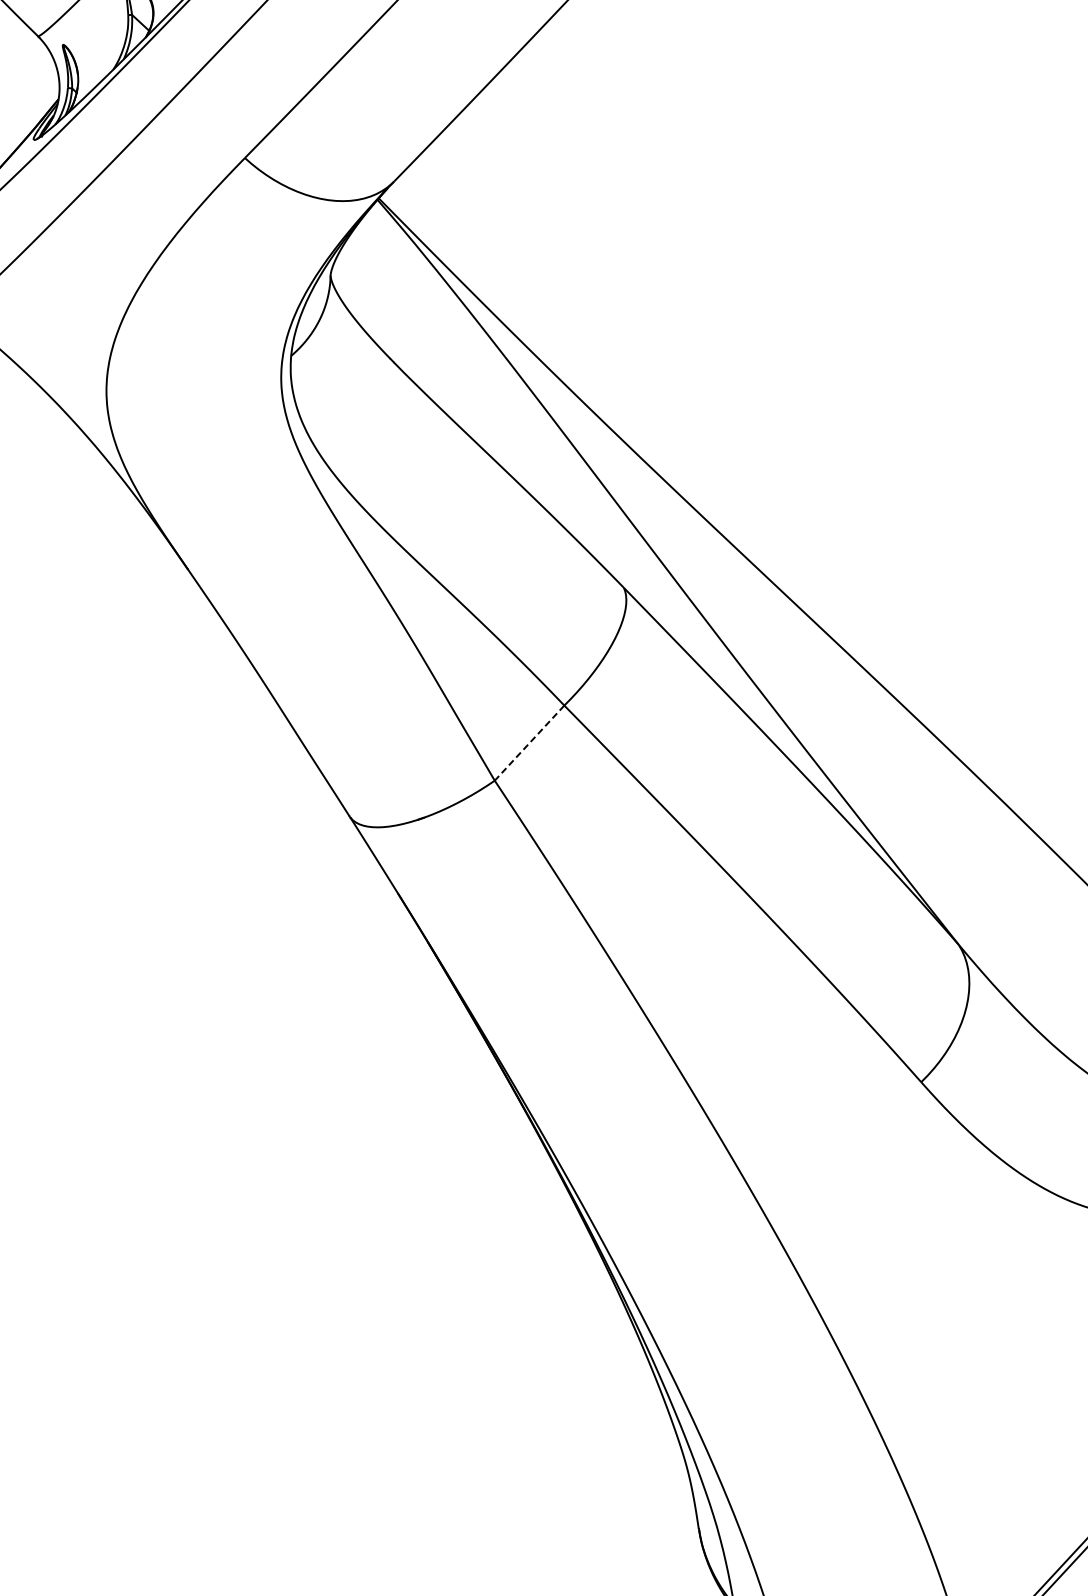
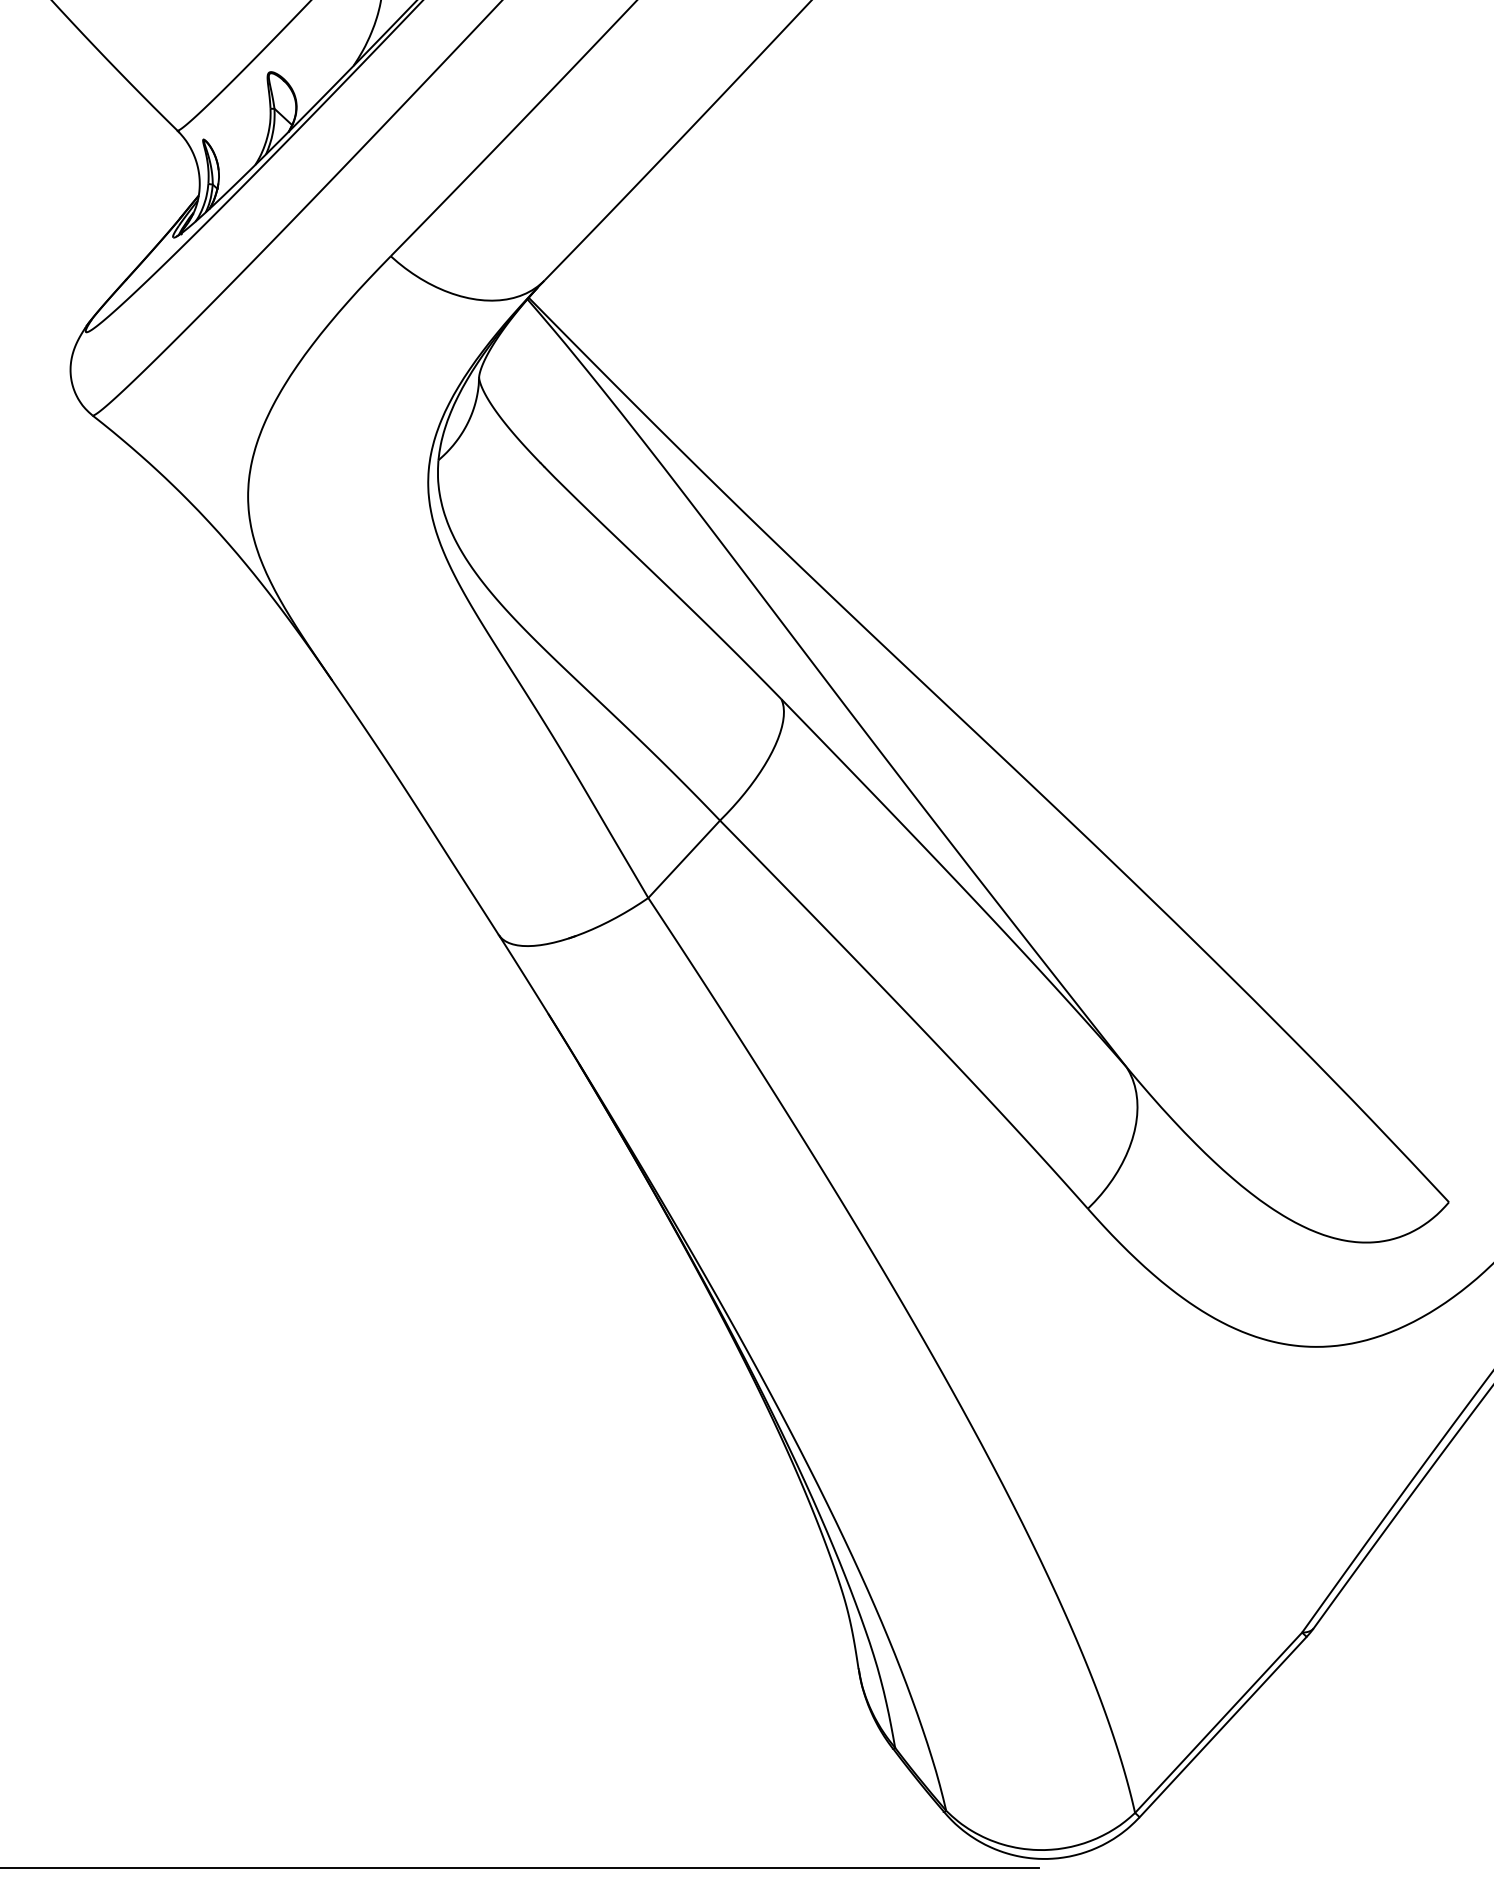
line: (529, 743) -> (684, 859), dashed -> solid

